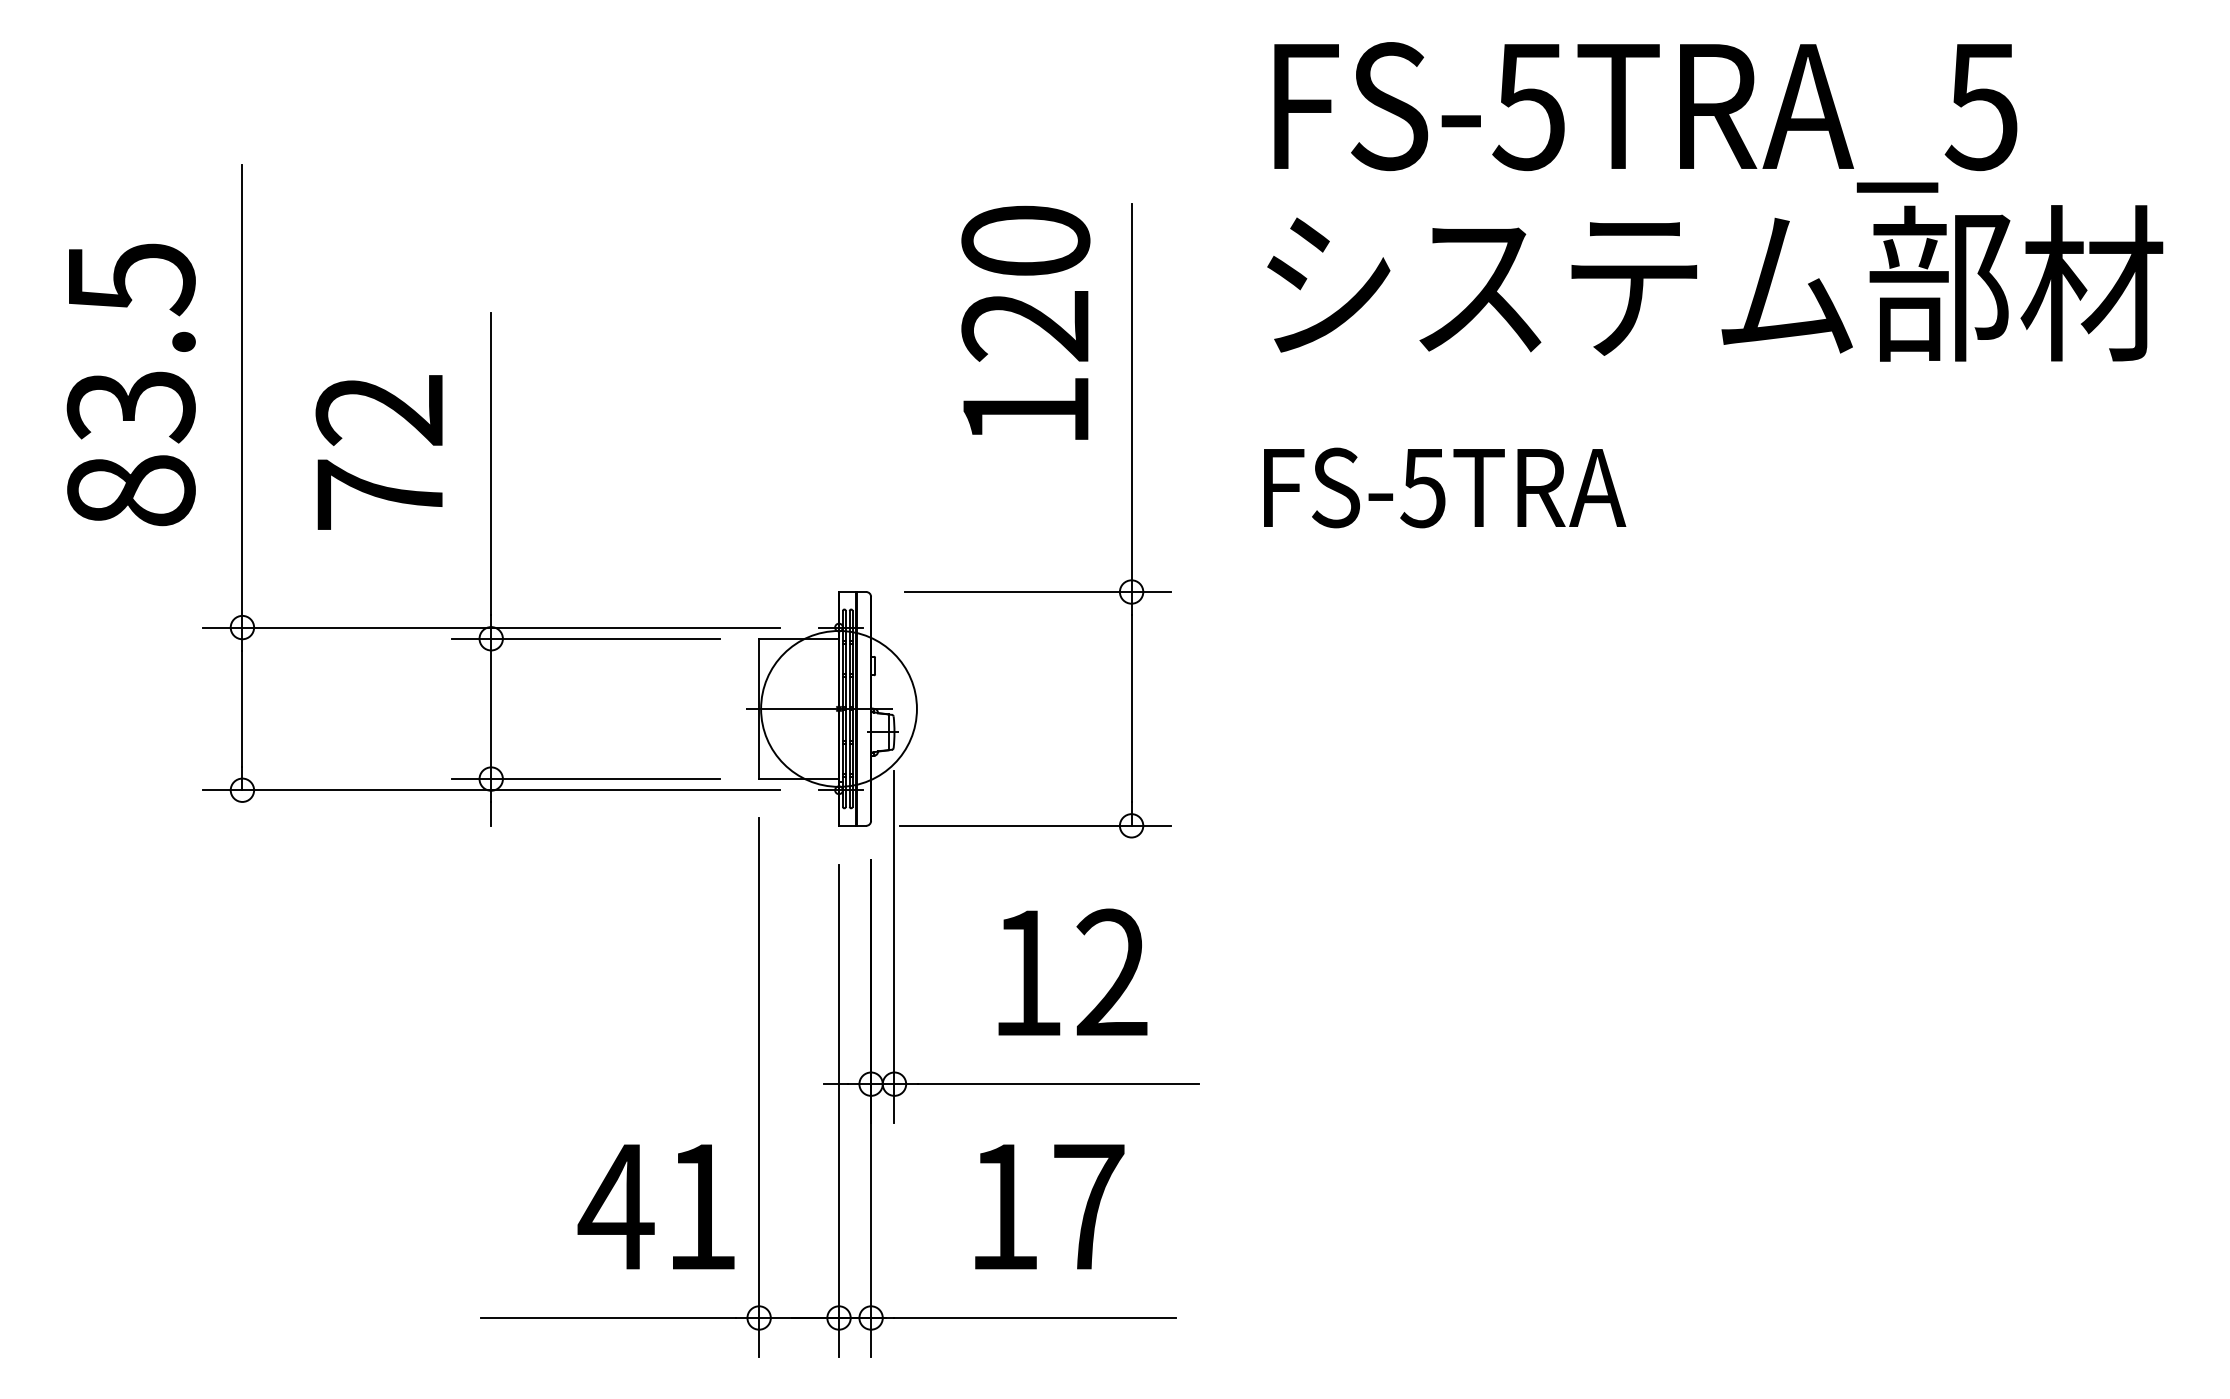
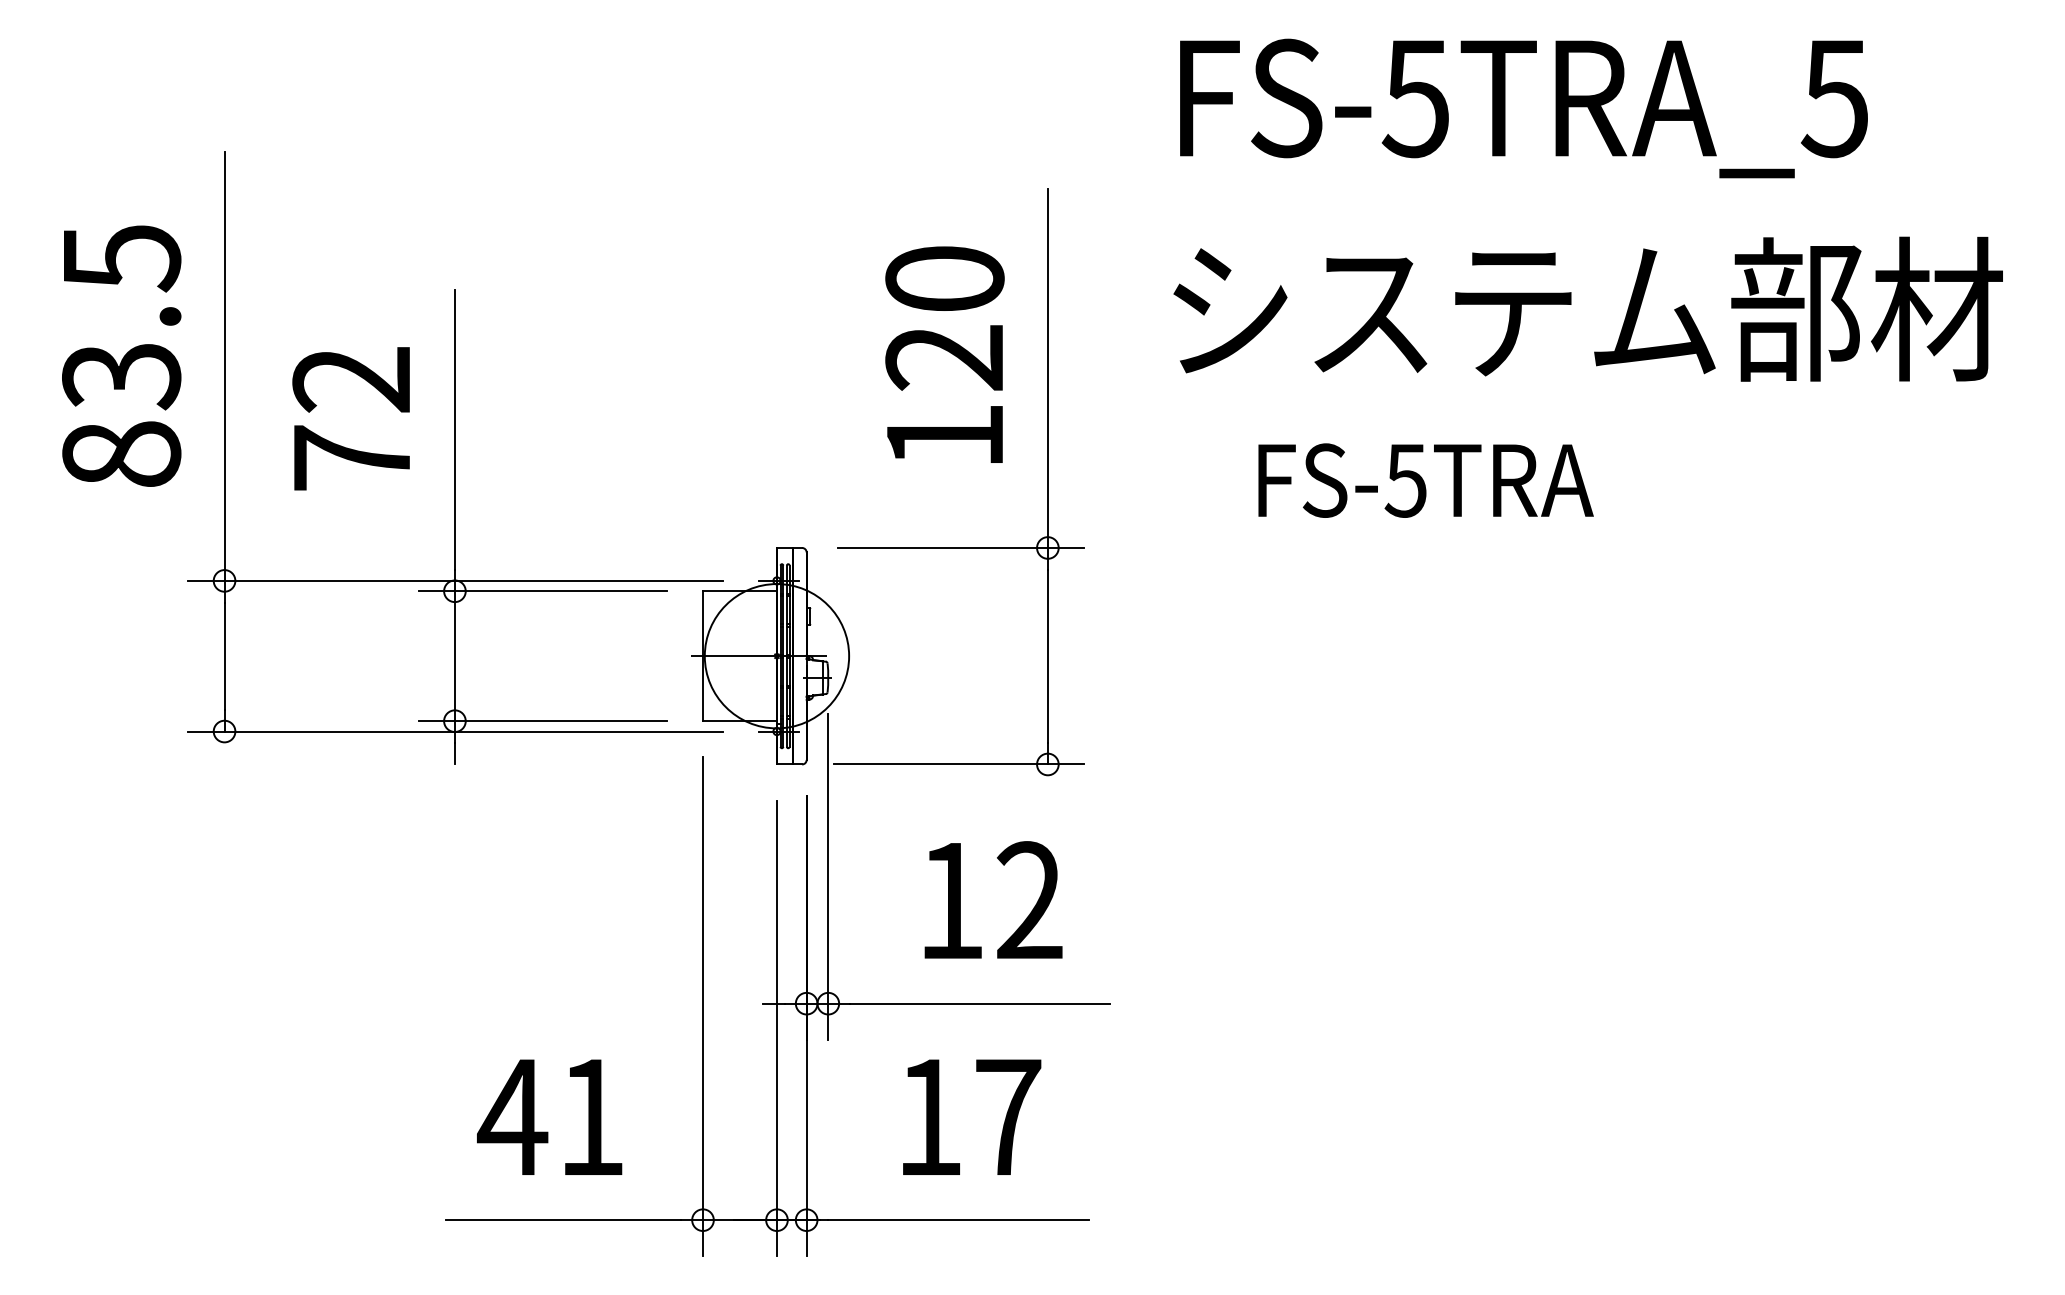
text: (1714, 282) -> (1587, 308), moved
text: (1025, 322) -> (944, 354), moved
text: (1444, 487) -> (1425, 480), moved
text: (655, 1206) -> (549, 1116), moved

